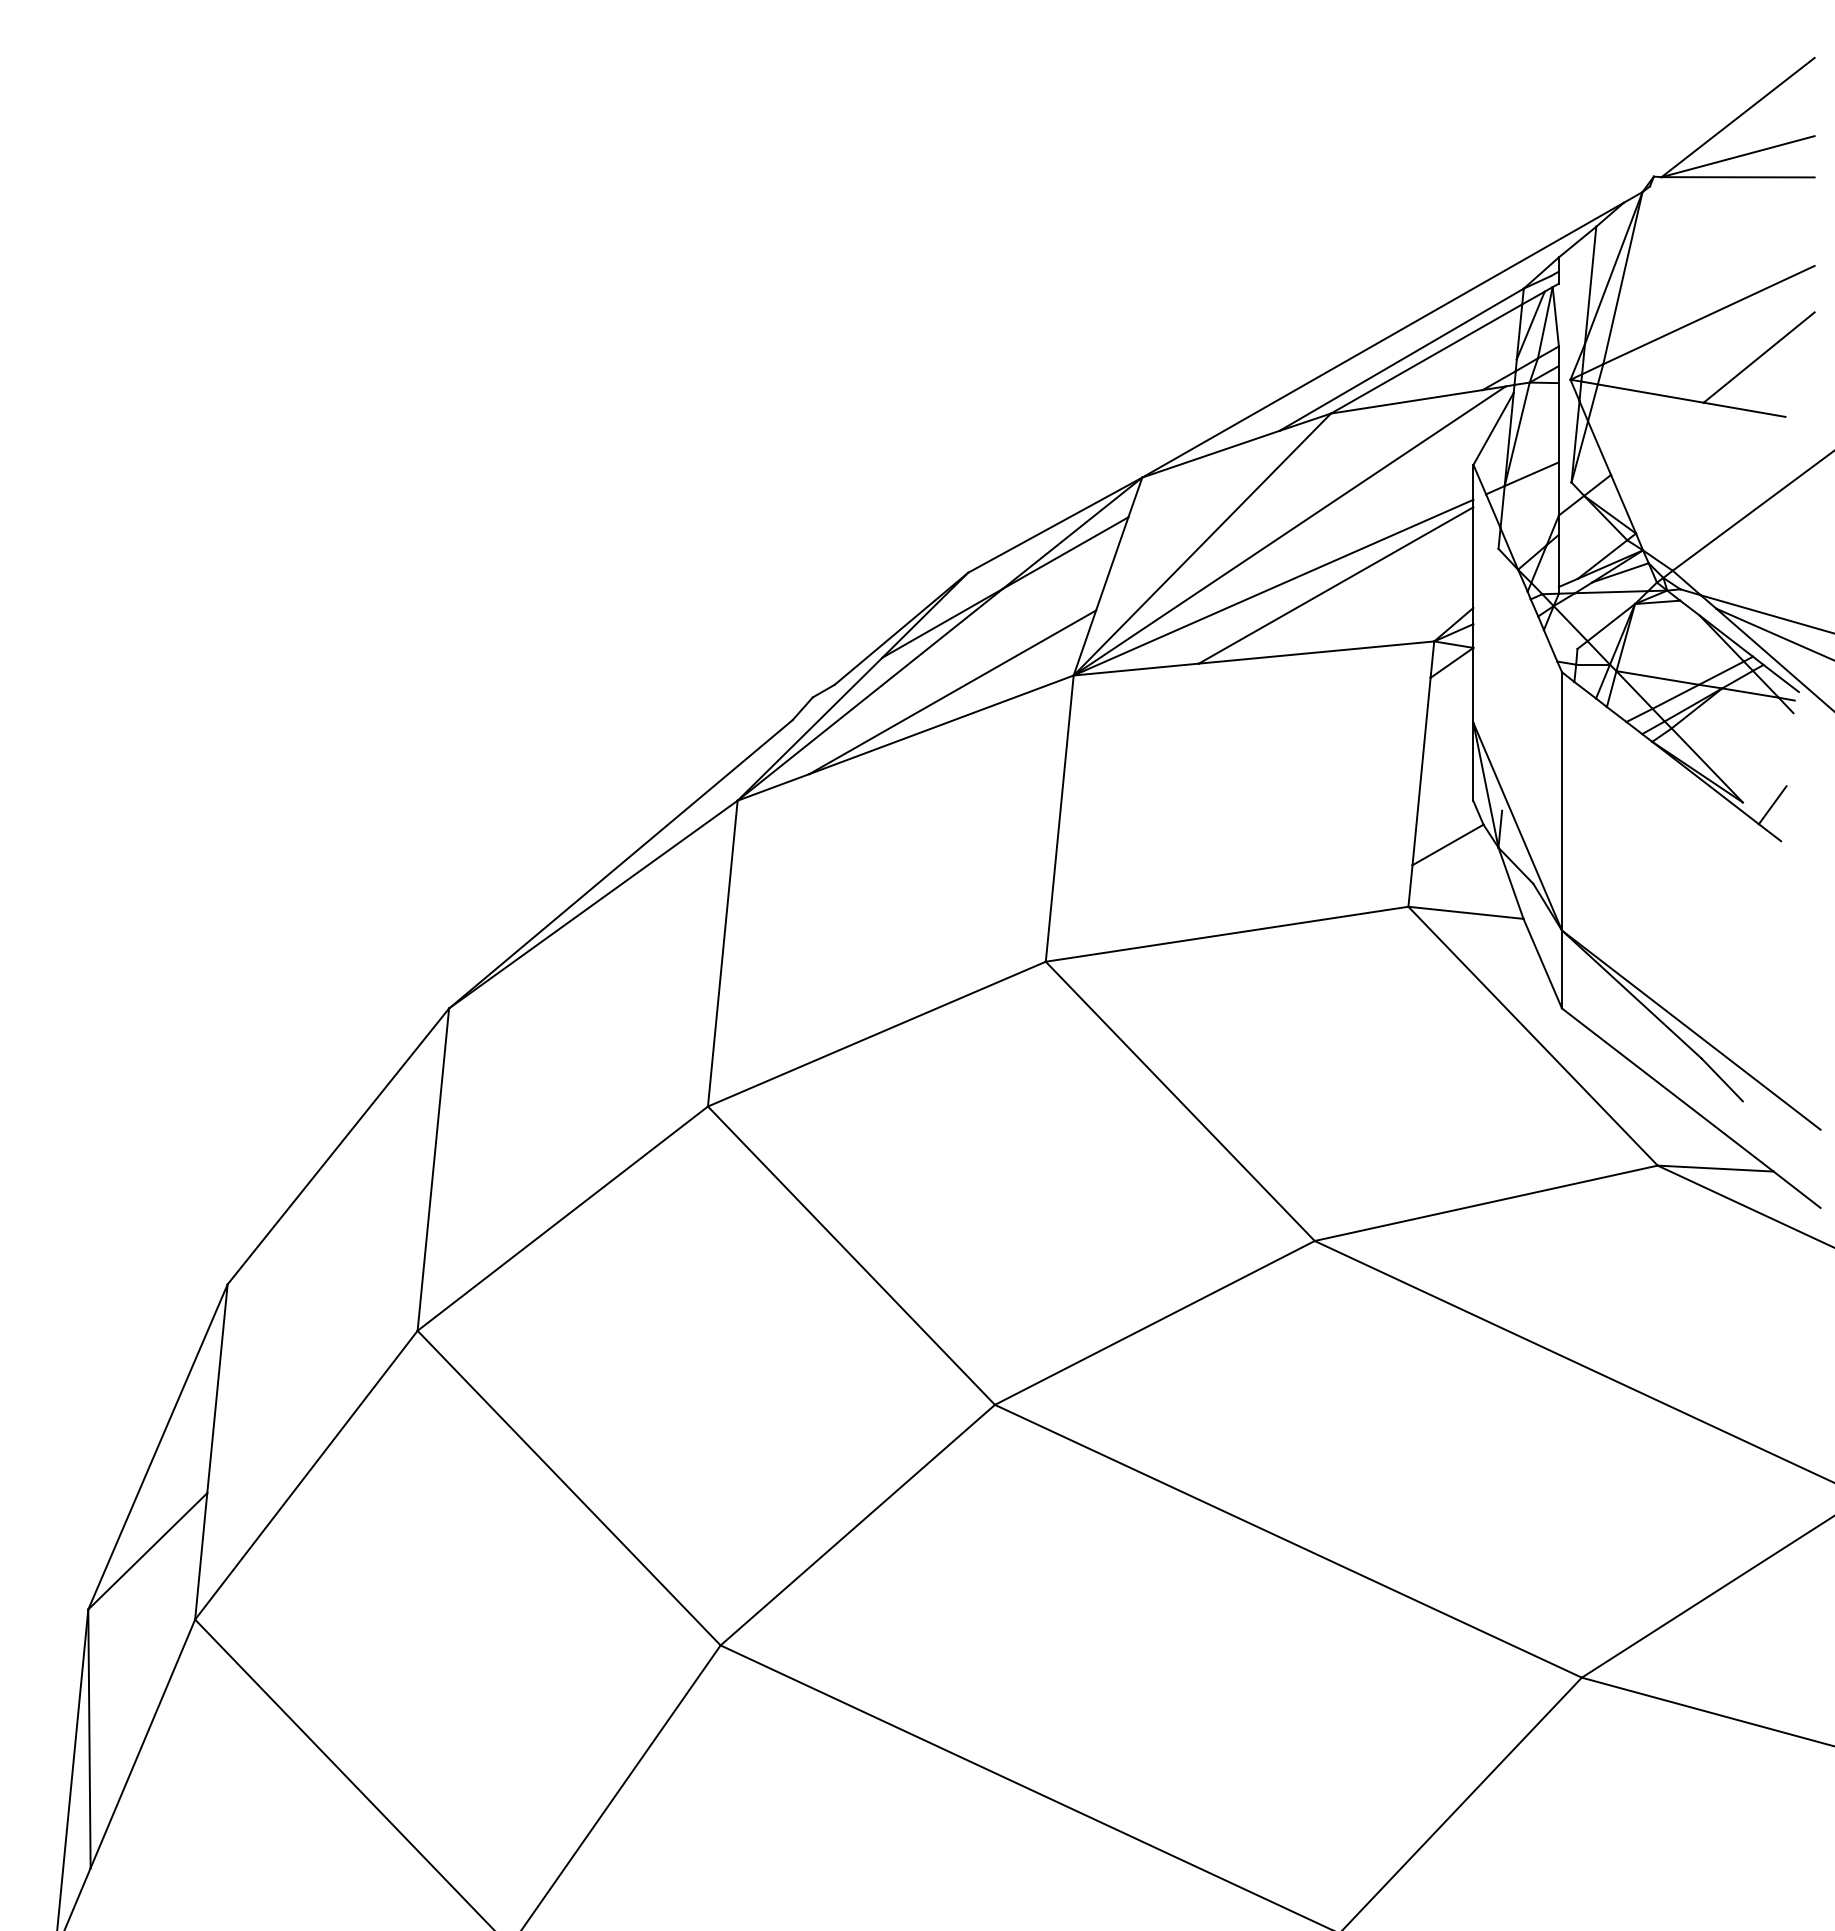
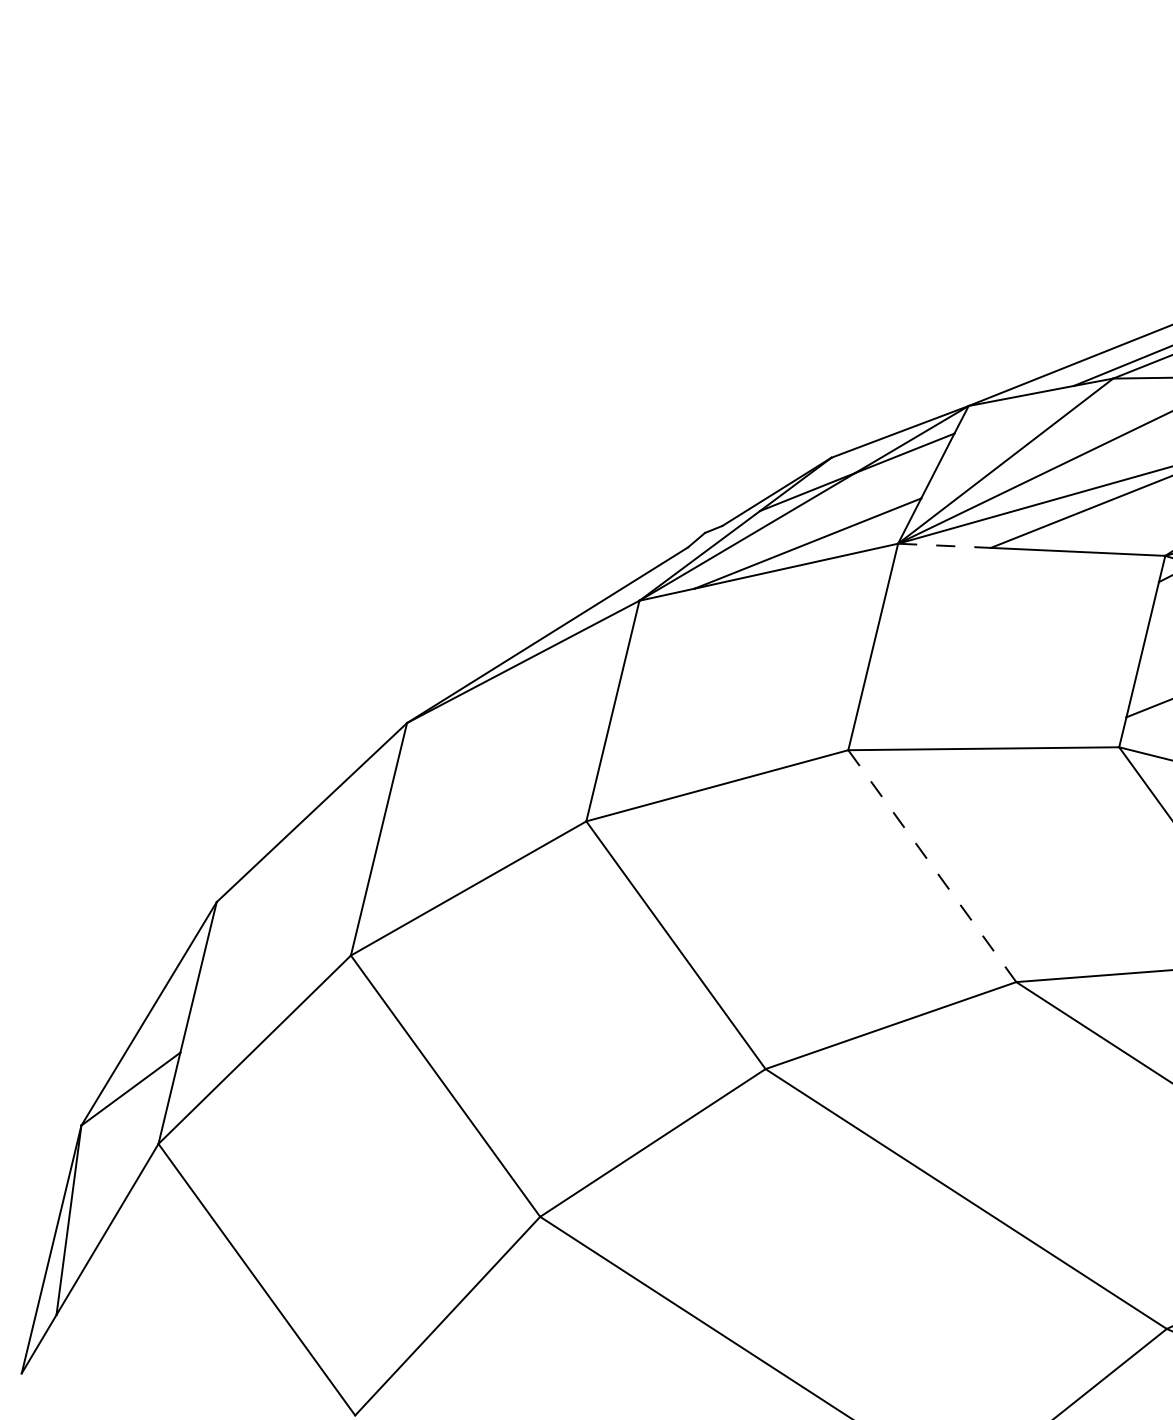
line: (1136, 669) -> (944, 545), solid -> dashed
line: (1180, 1101) -> (932, 866), solid -> dashed

